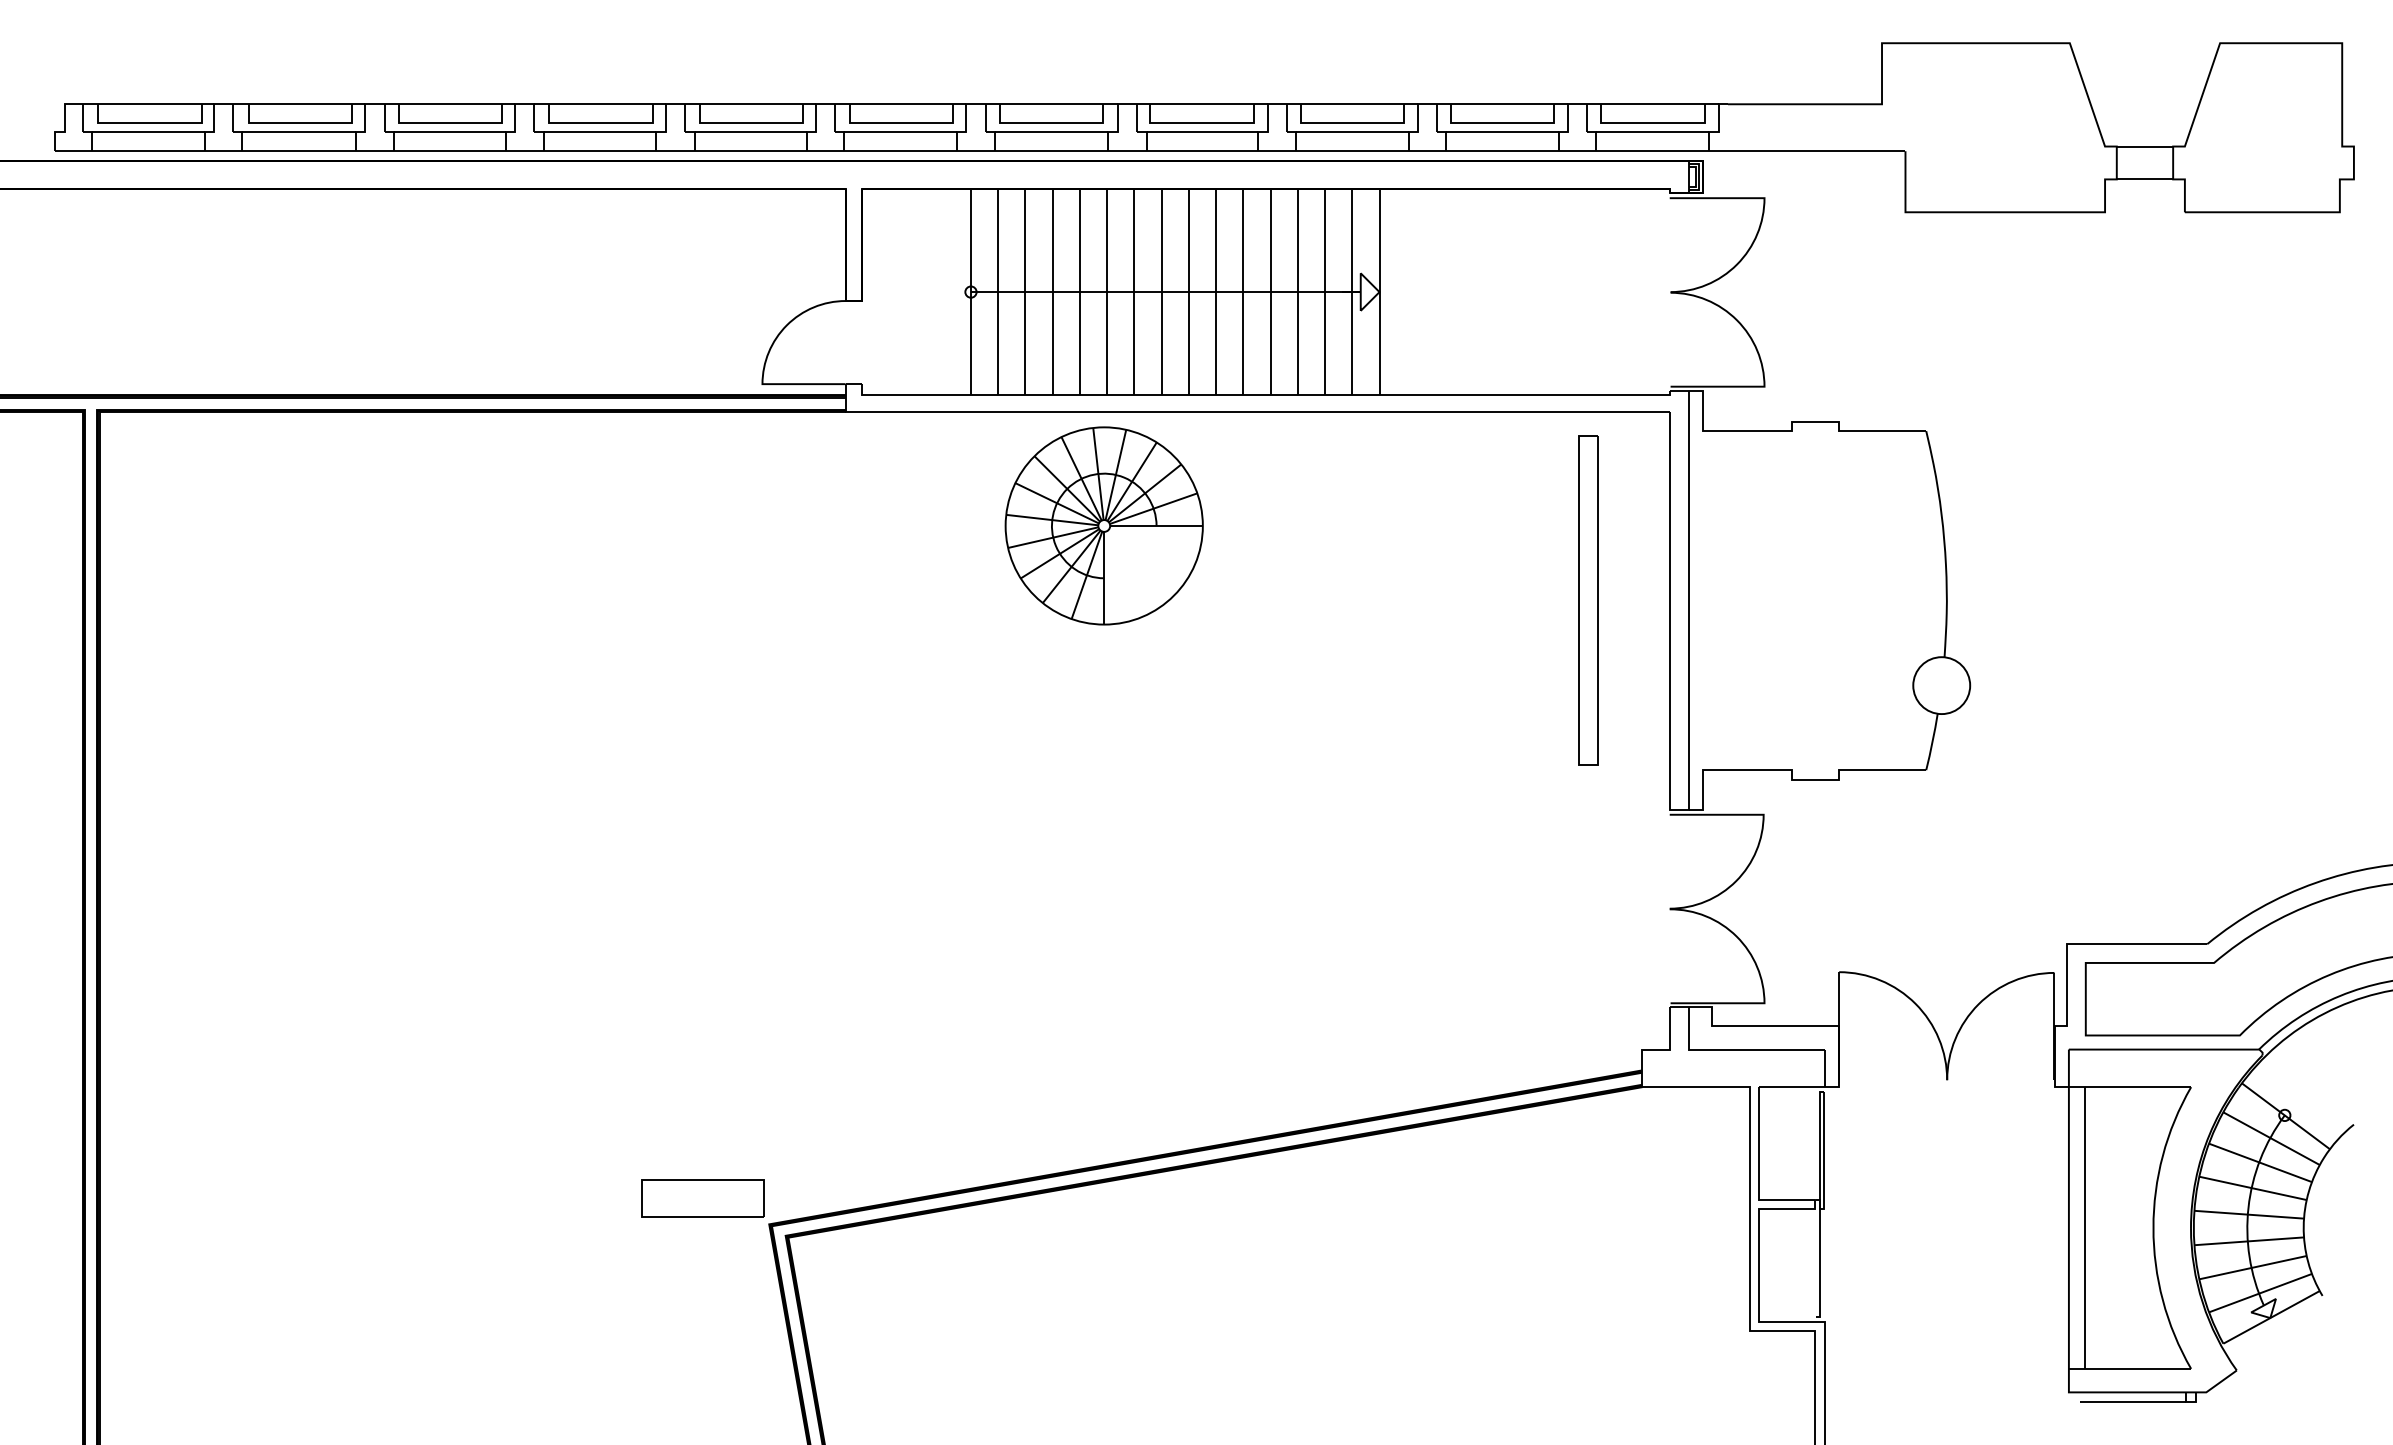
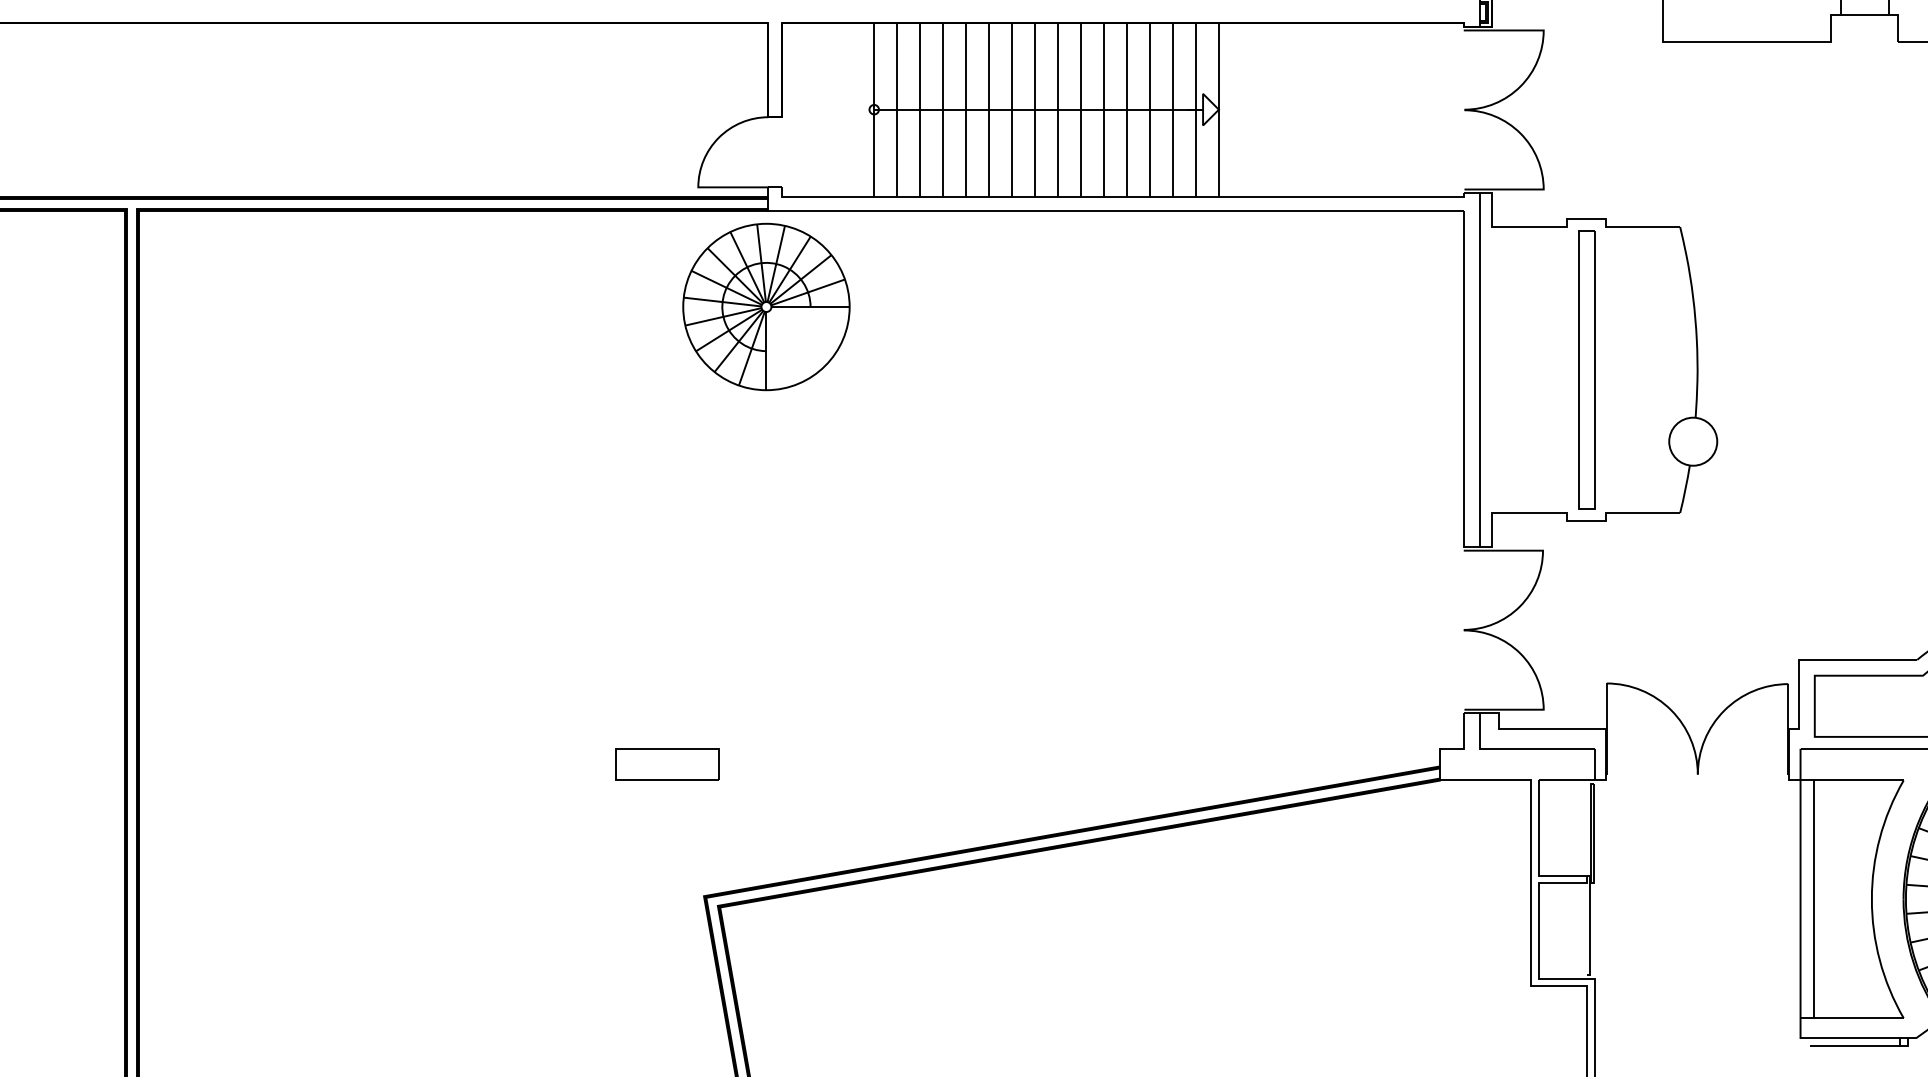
part: (1103, 525) -> (765, 306), moved
part: (1588, 600) -> (1586, 369), moved
part: (702, 1198) -> (667, 764), moved

